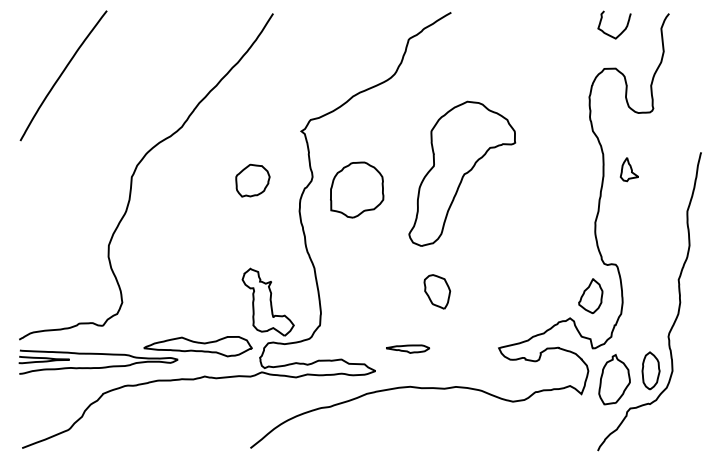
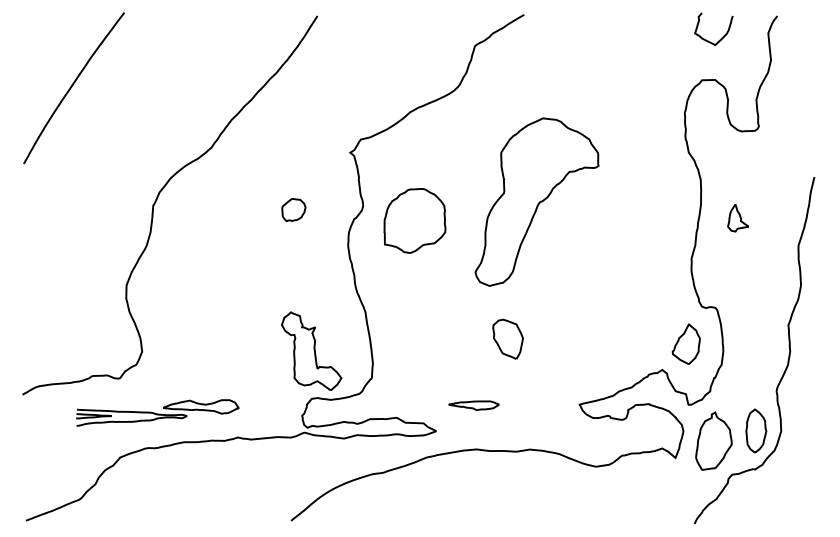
part: (628, 169) -> (737, 217), moved
part: (252, 180) -> (293, 209), size x0.6
part: (135, 355) -> (157, 413), size x0.6

